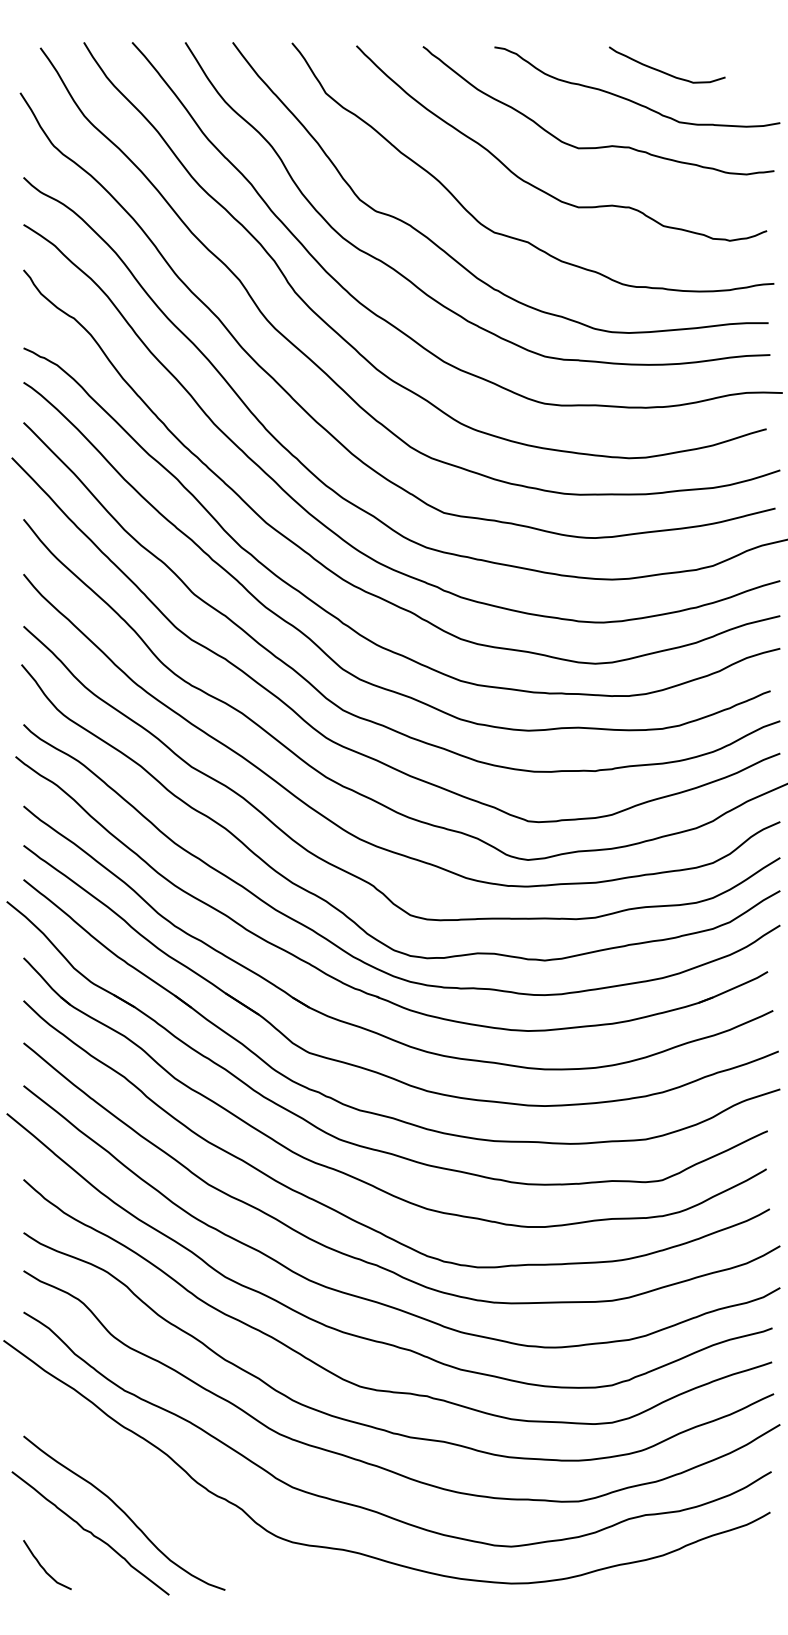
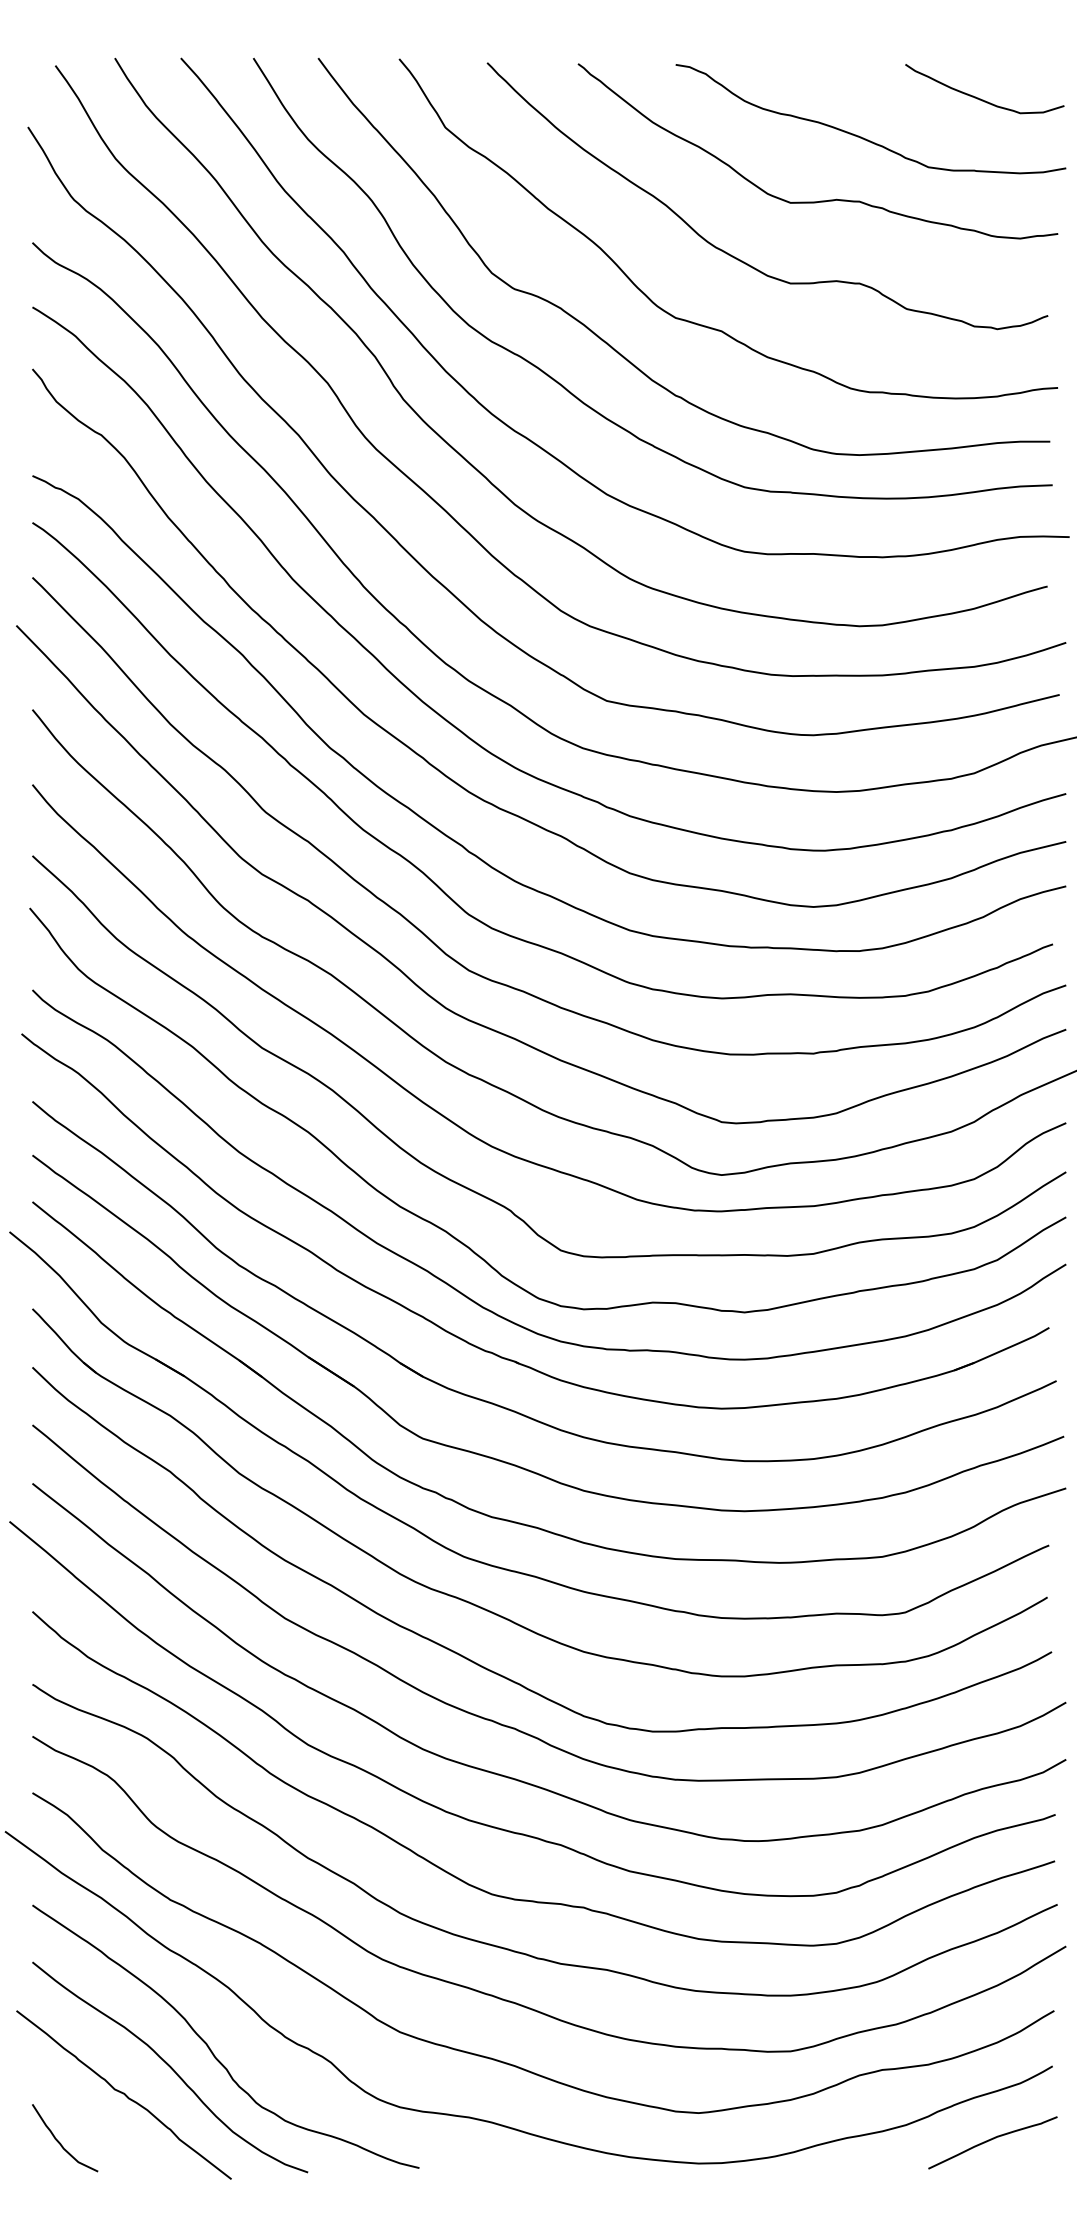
curve: (664, 71) -> (980, 98), moved
curve: (153, 1497) -> (209, 2046), added
curve: (725, 1566) -> (991, 2140), added

